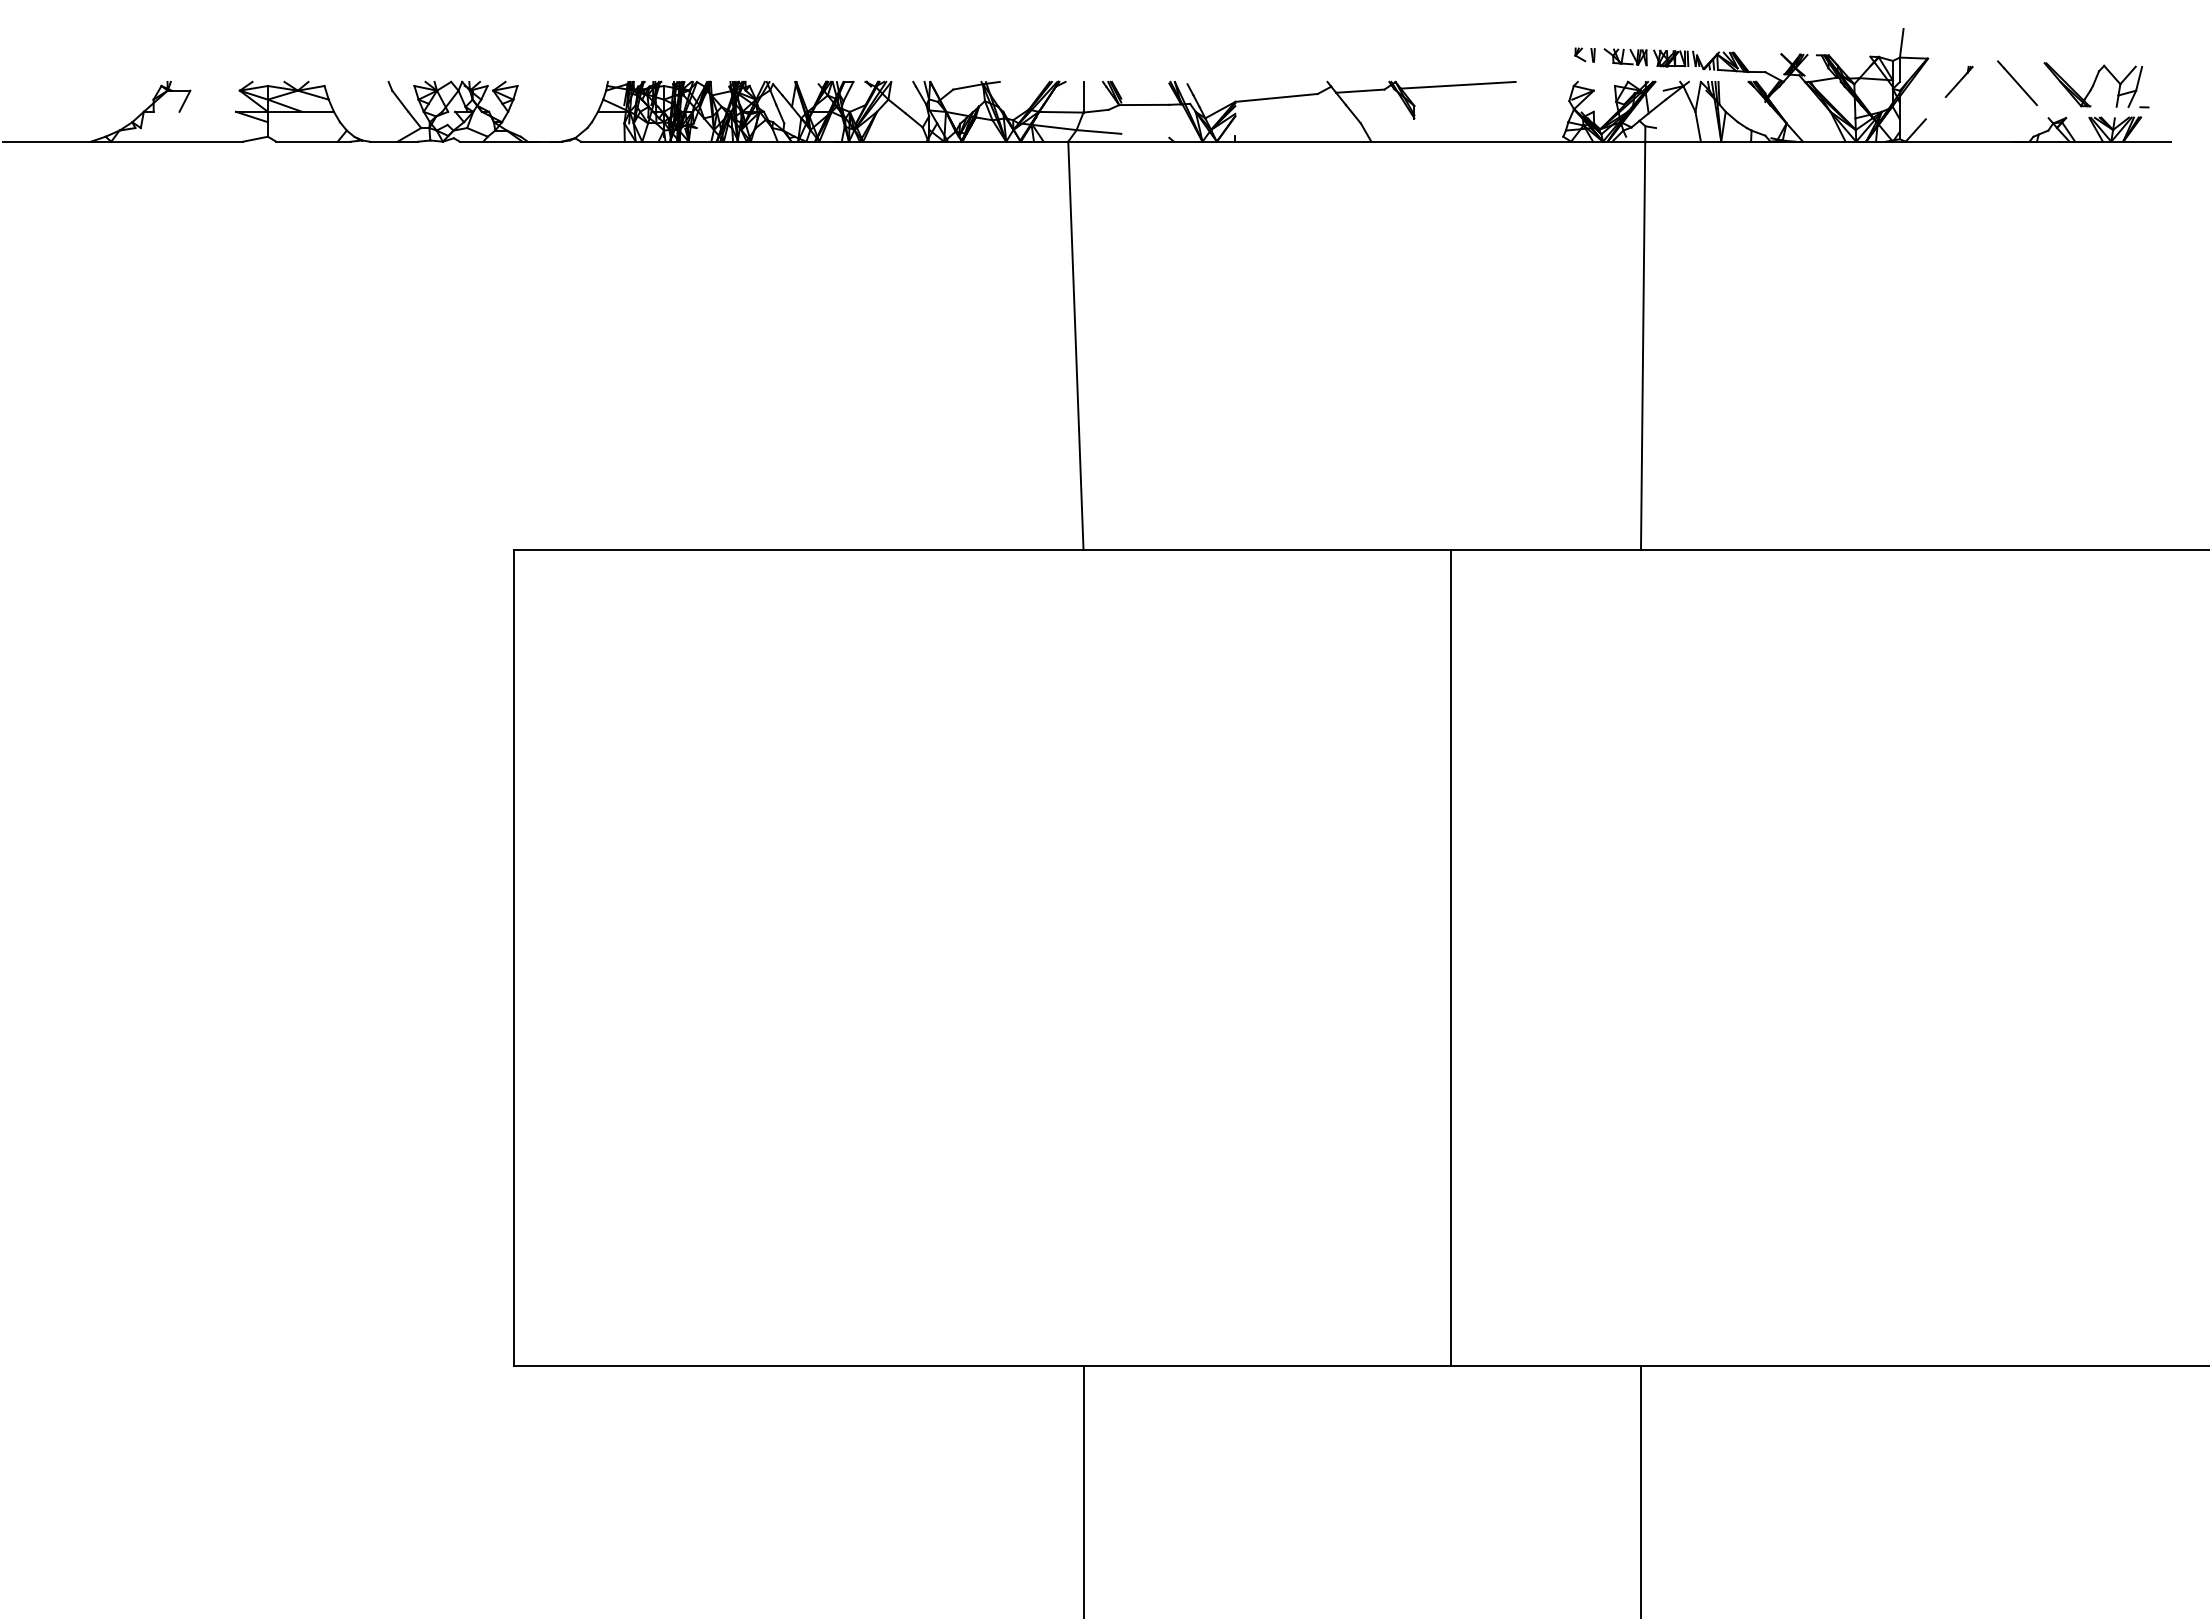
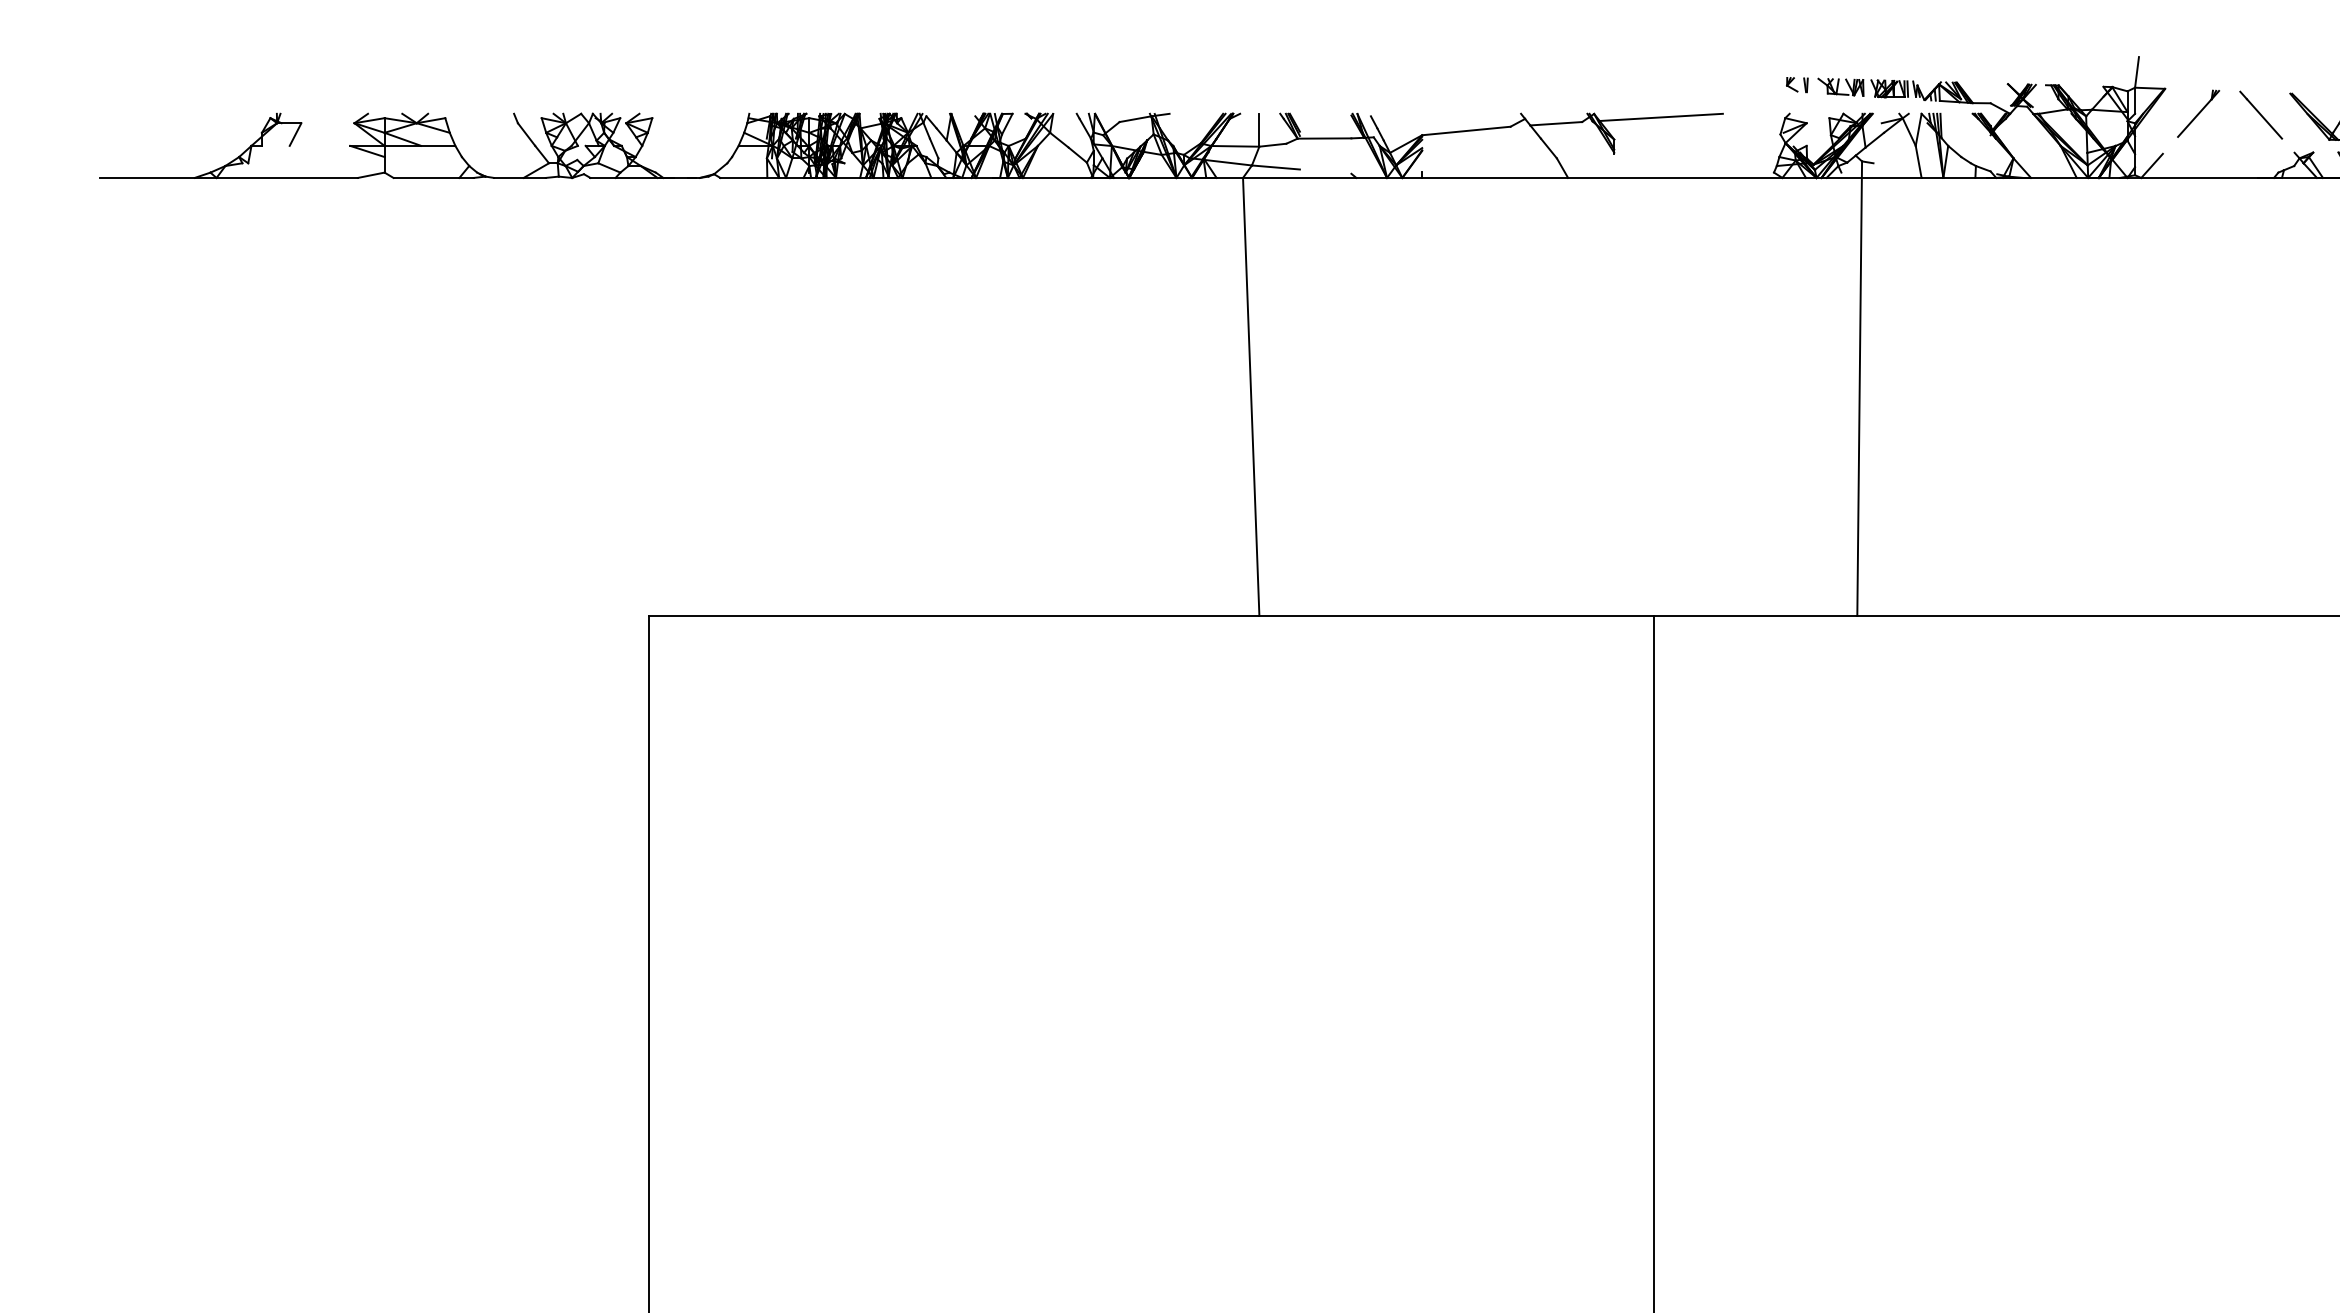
part: (1959, 81) -> (2198, 113), size x1.43

